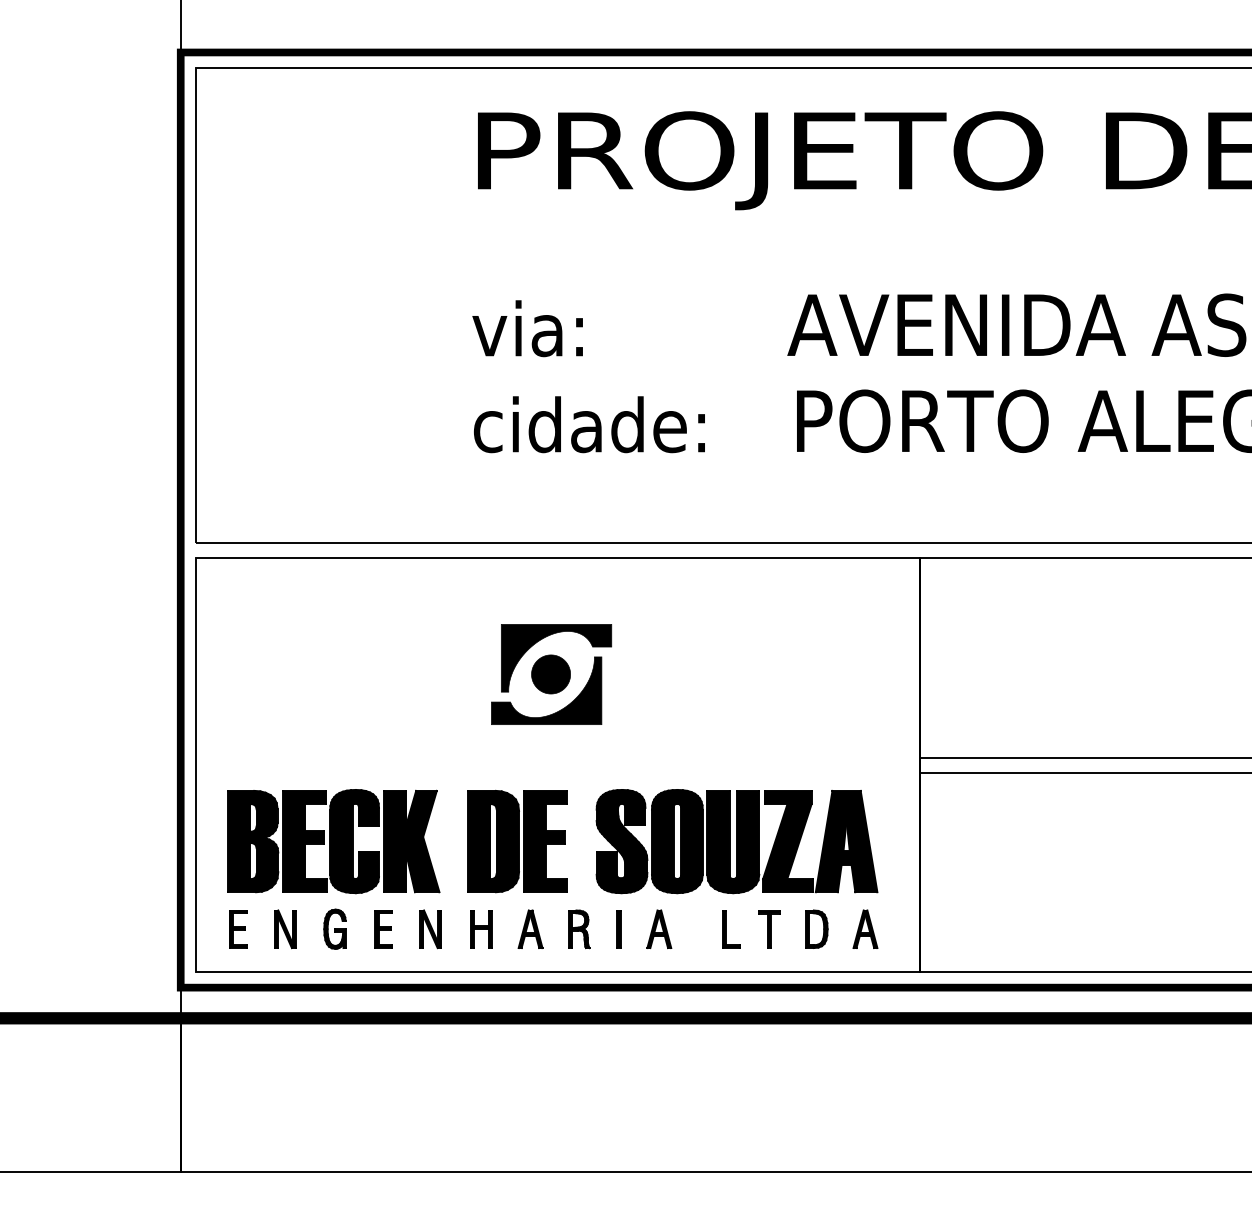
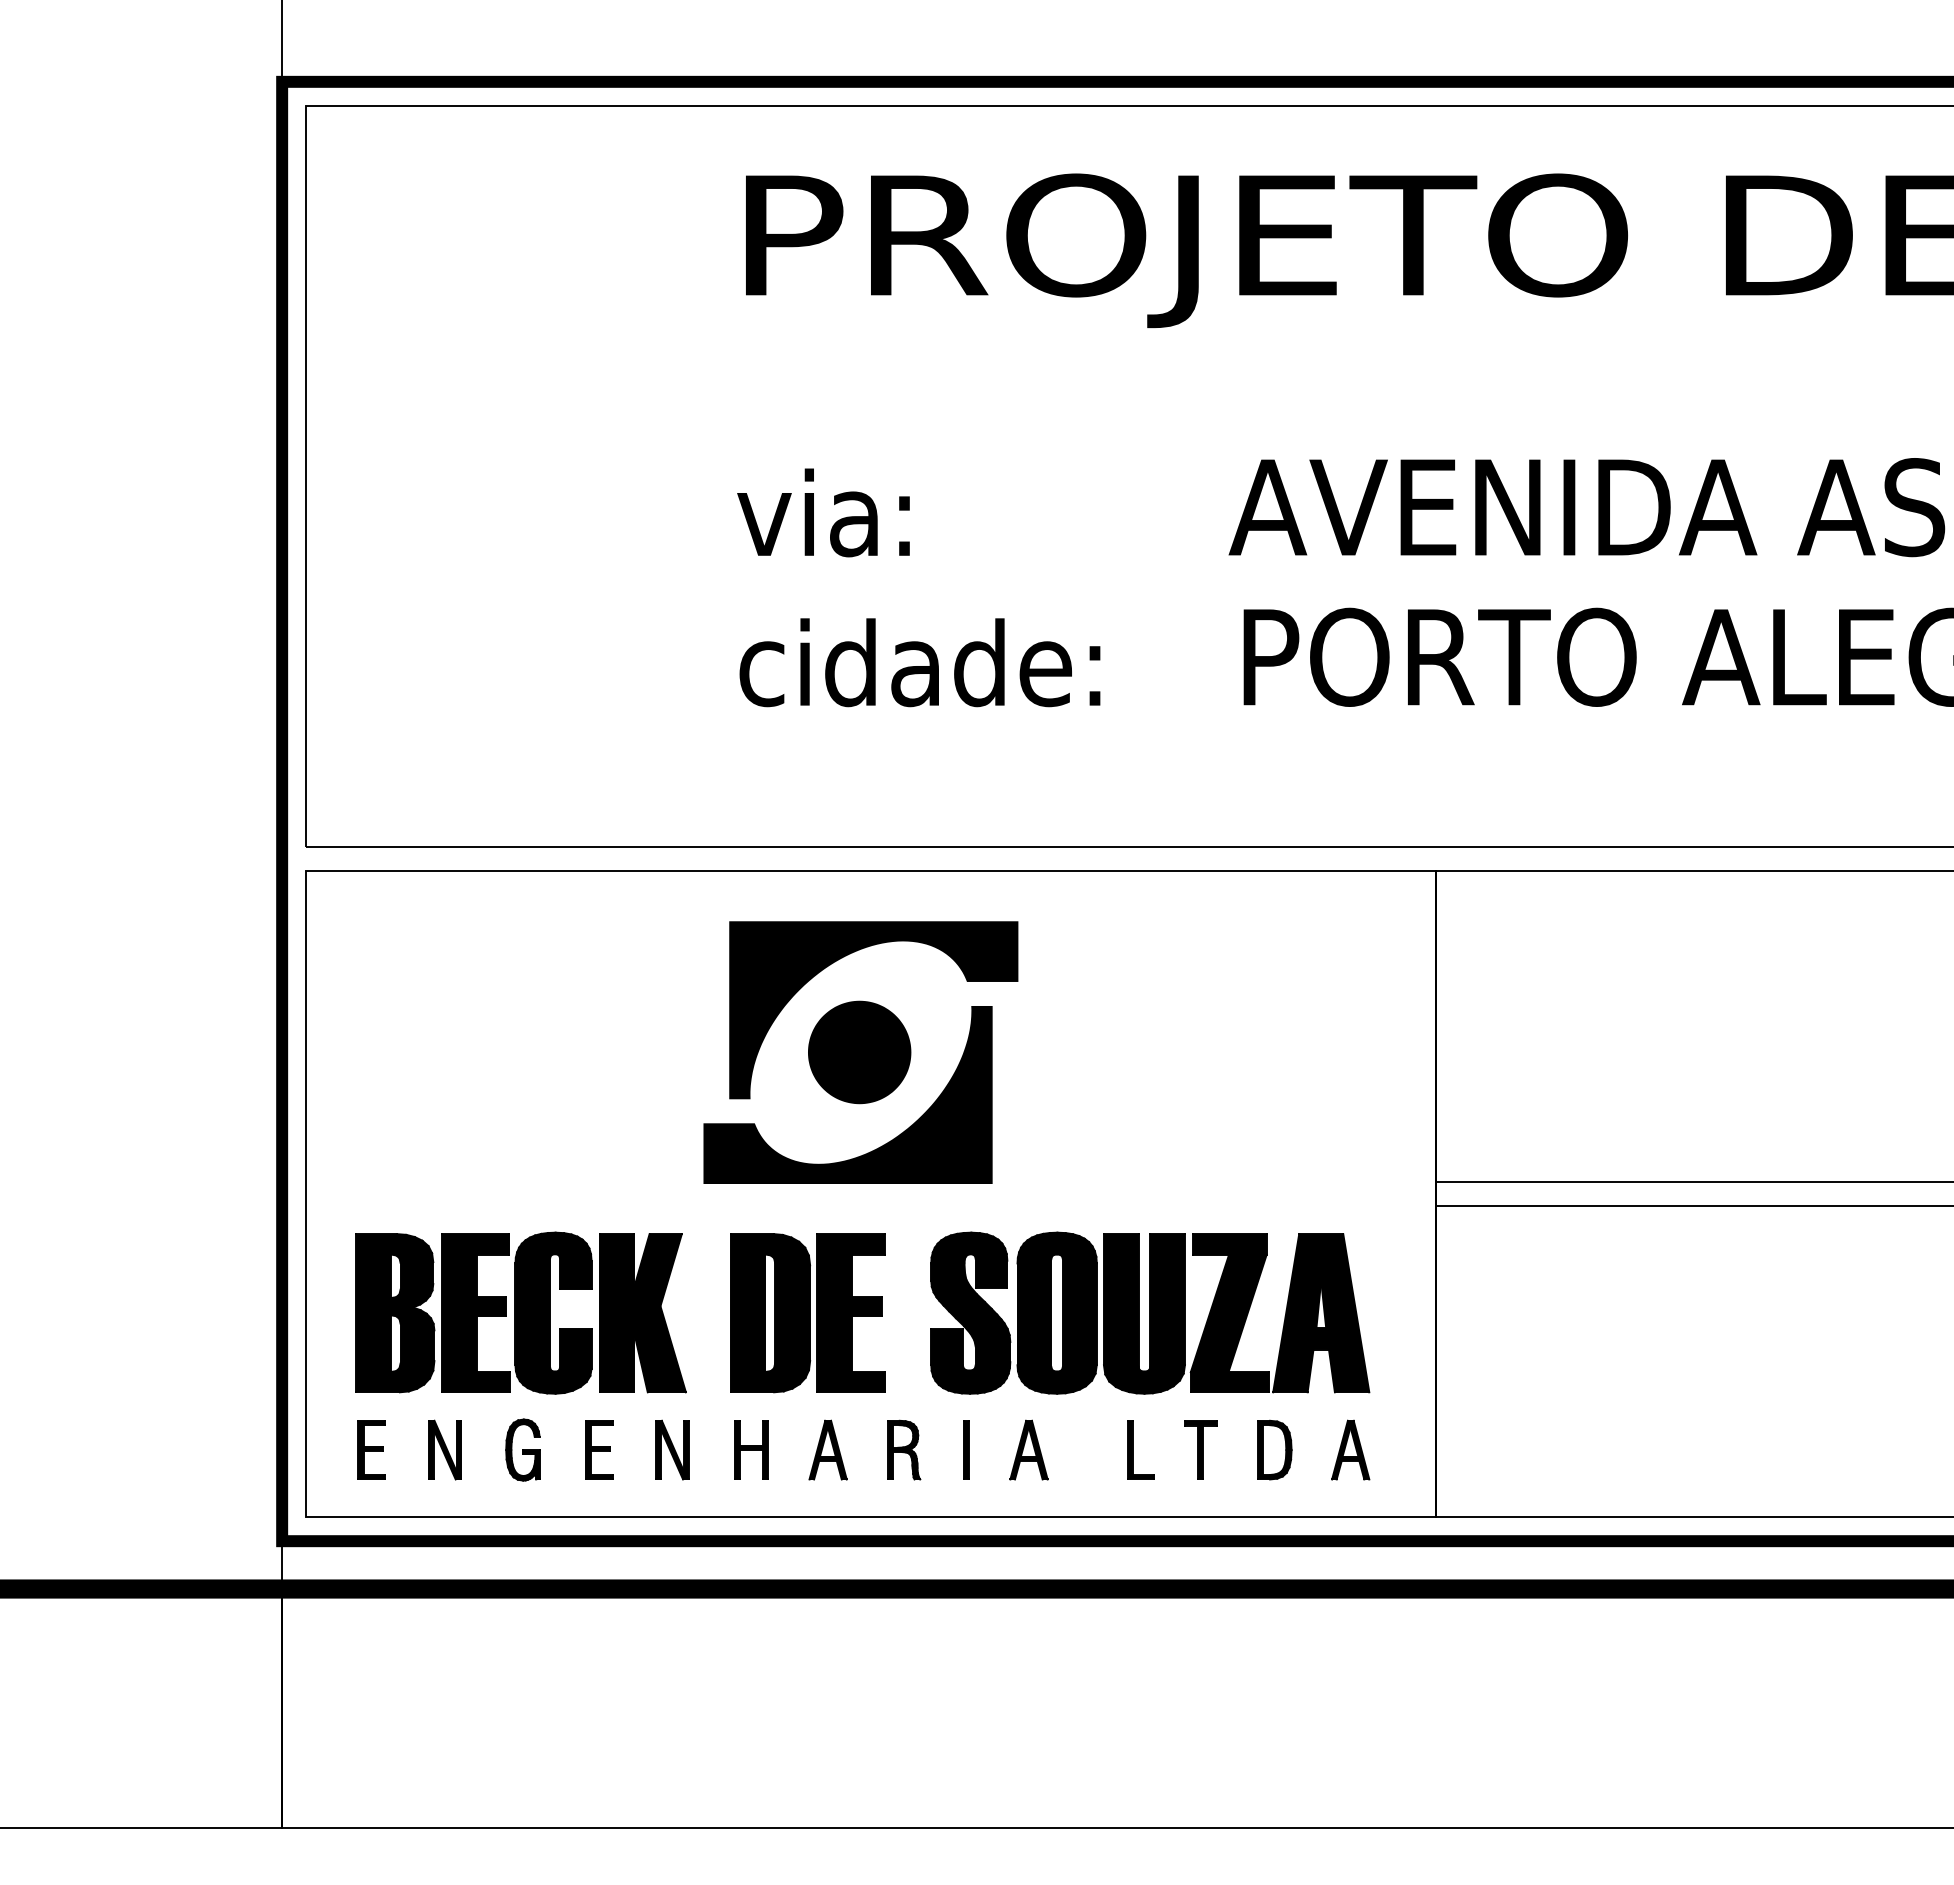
part: (551, 674) -> (860, 1052), size x1.67

